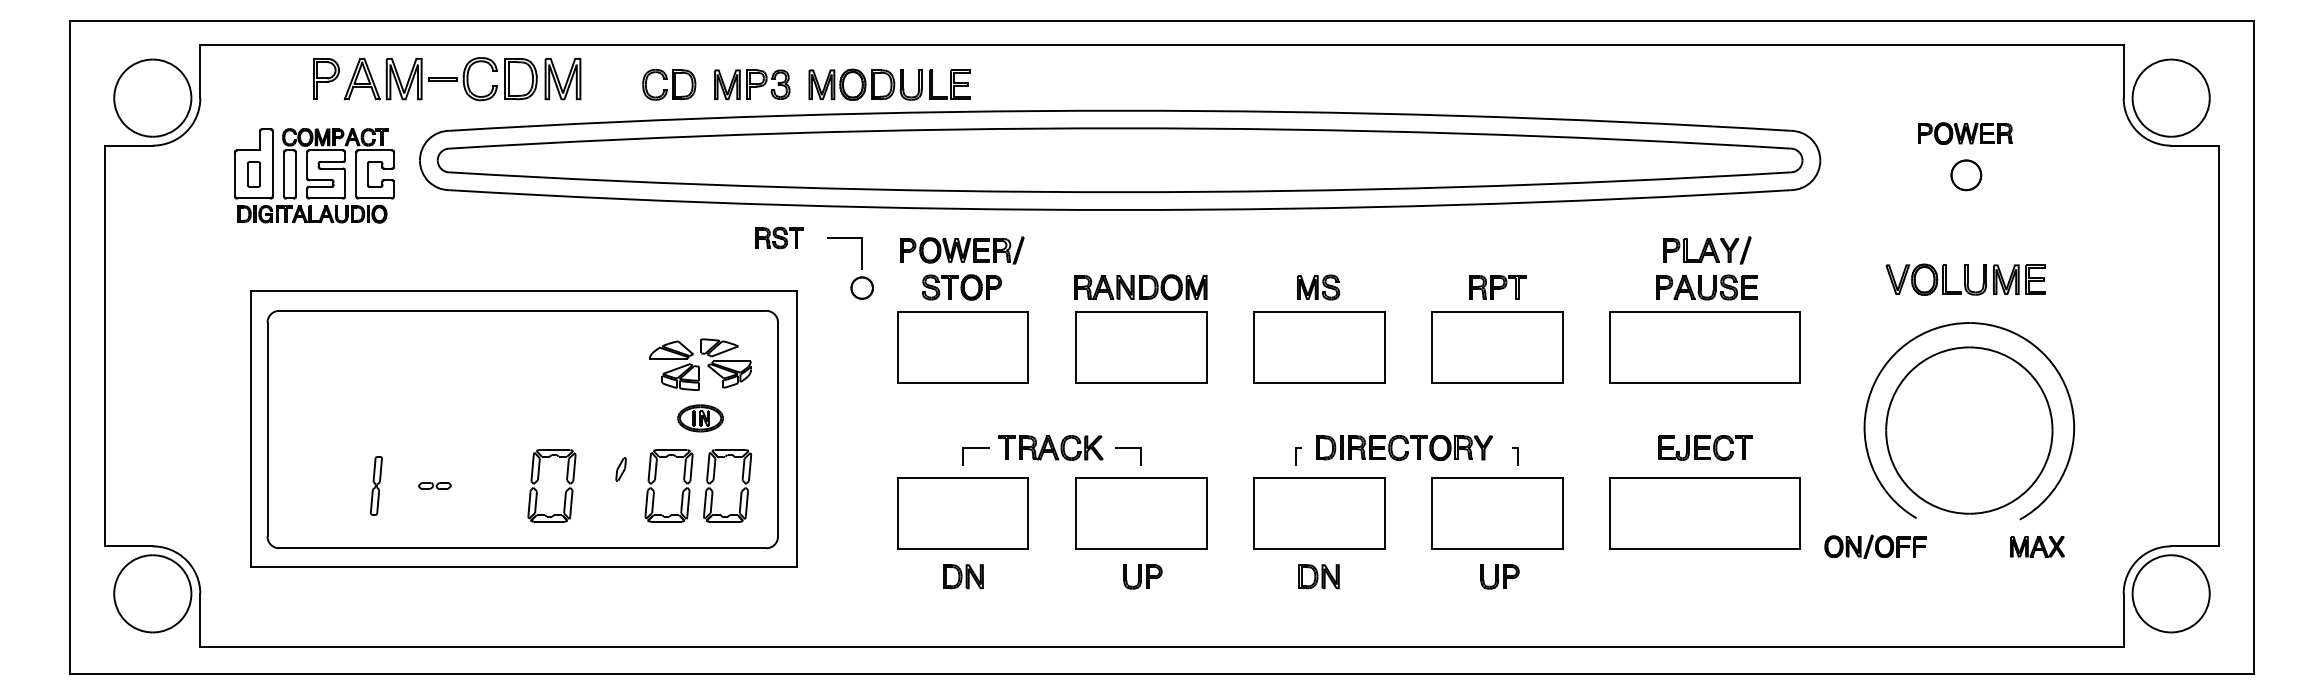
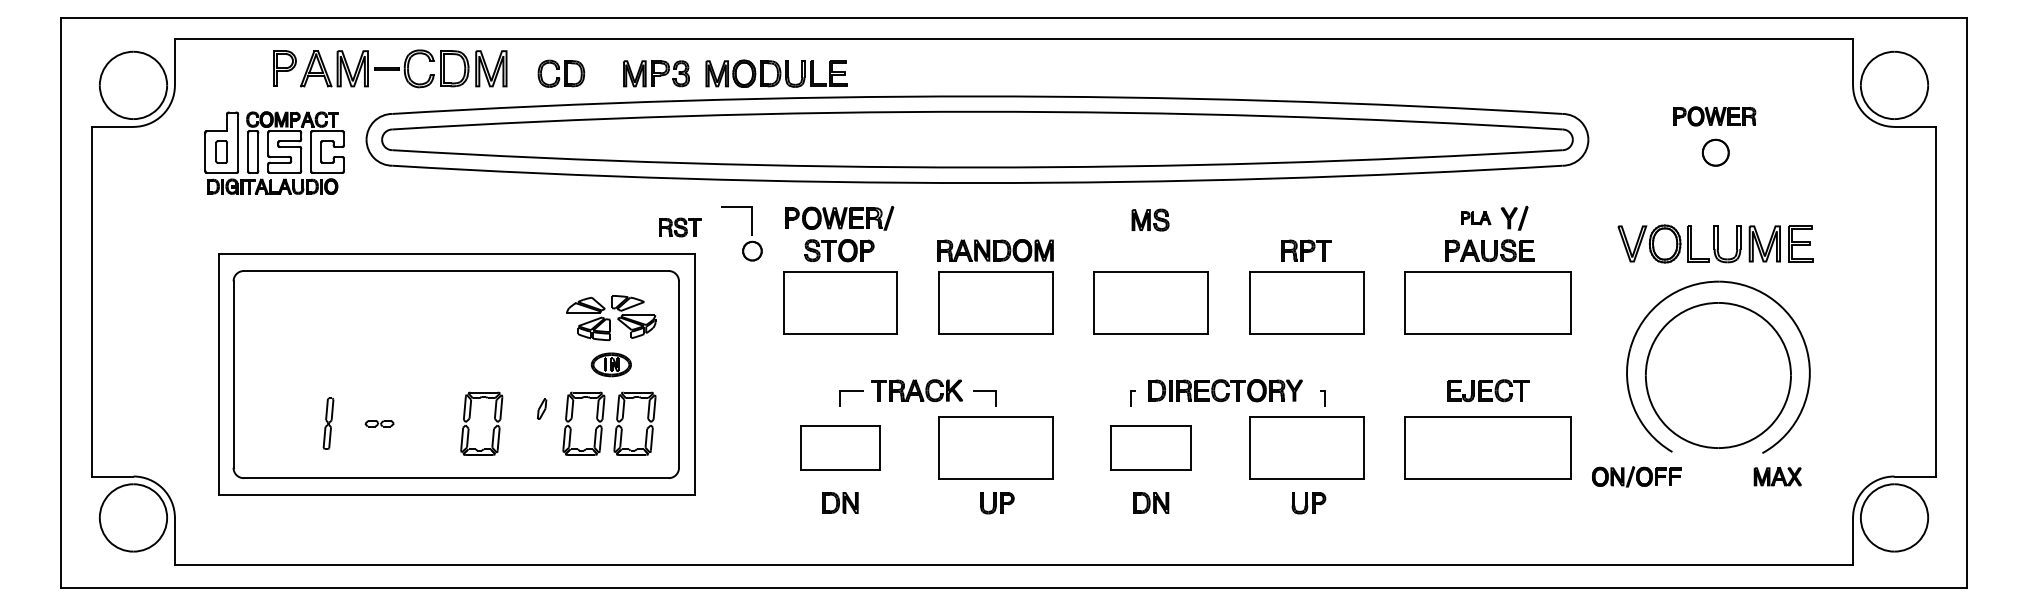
part: (669, 84) -> (561, 73), moved
part: (779, 237) -> (680, 227), moved
part: (1691, 249) -> (1475, 217), size x0.6
part: (1965, 279) -> (1715, 243), size x1.4
part: (1318, 287) -> (1150, 220), moved
part: (962, 513) -> (839, 447), size x0.7
part: (1319, 513) -> (1151, 447), size x0.7

